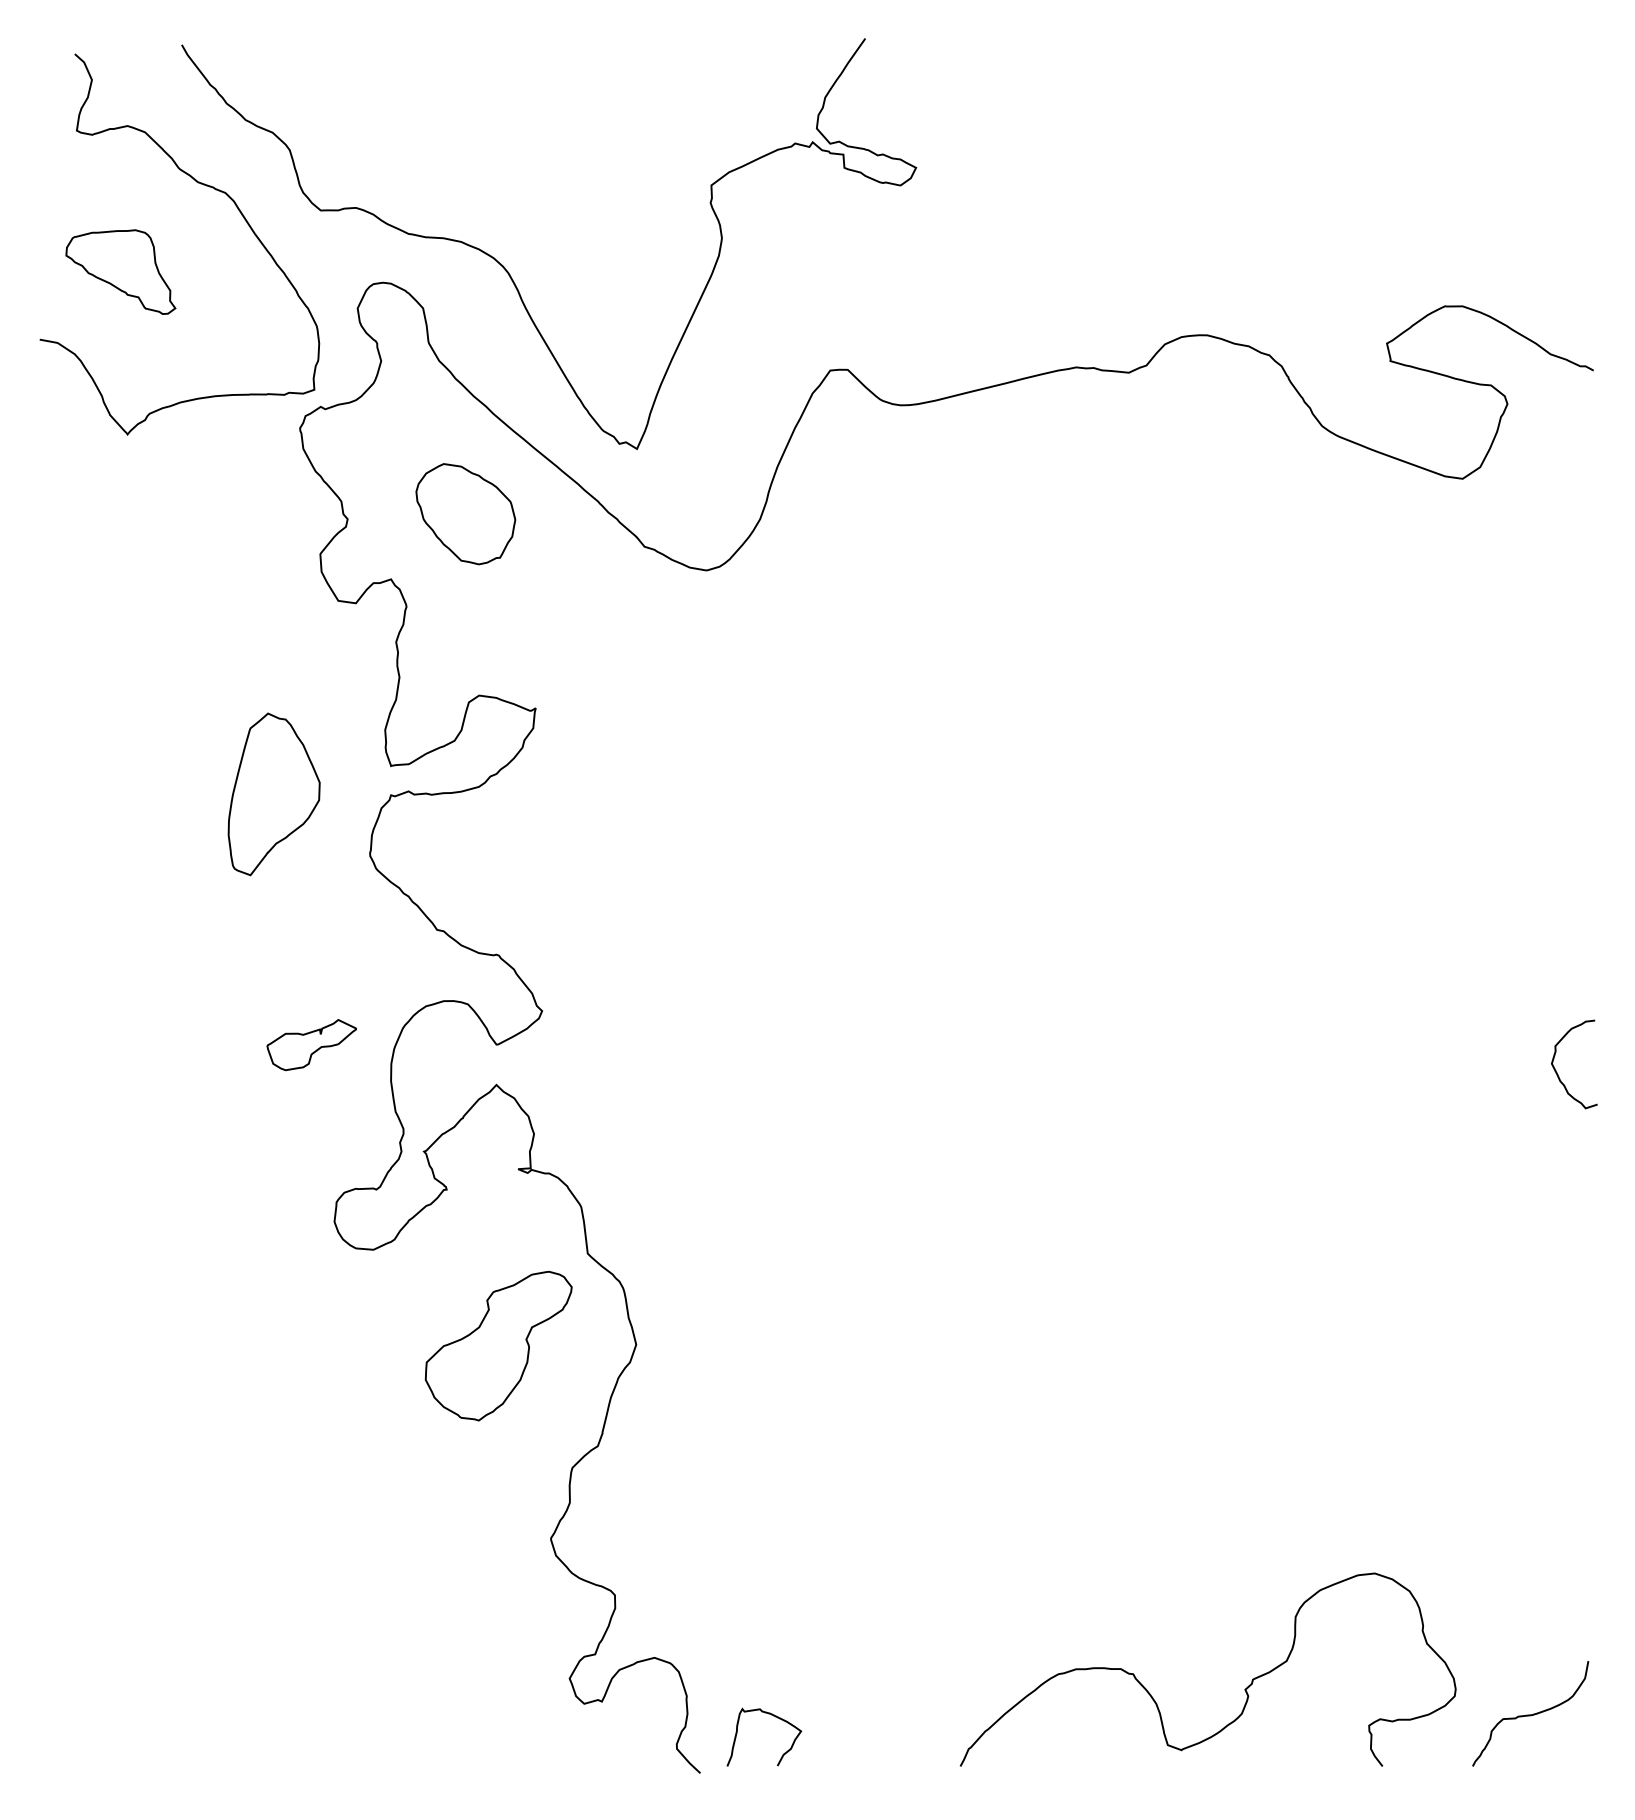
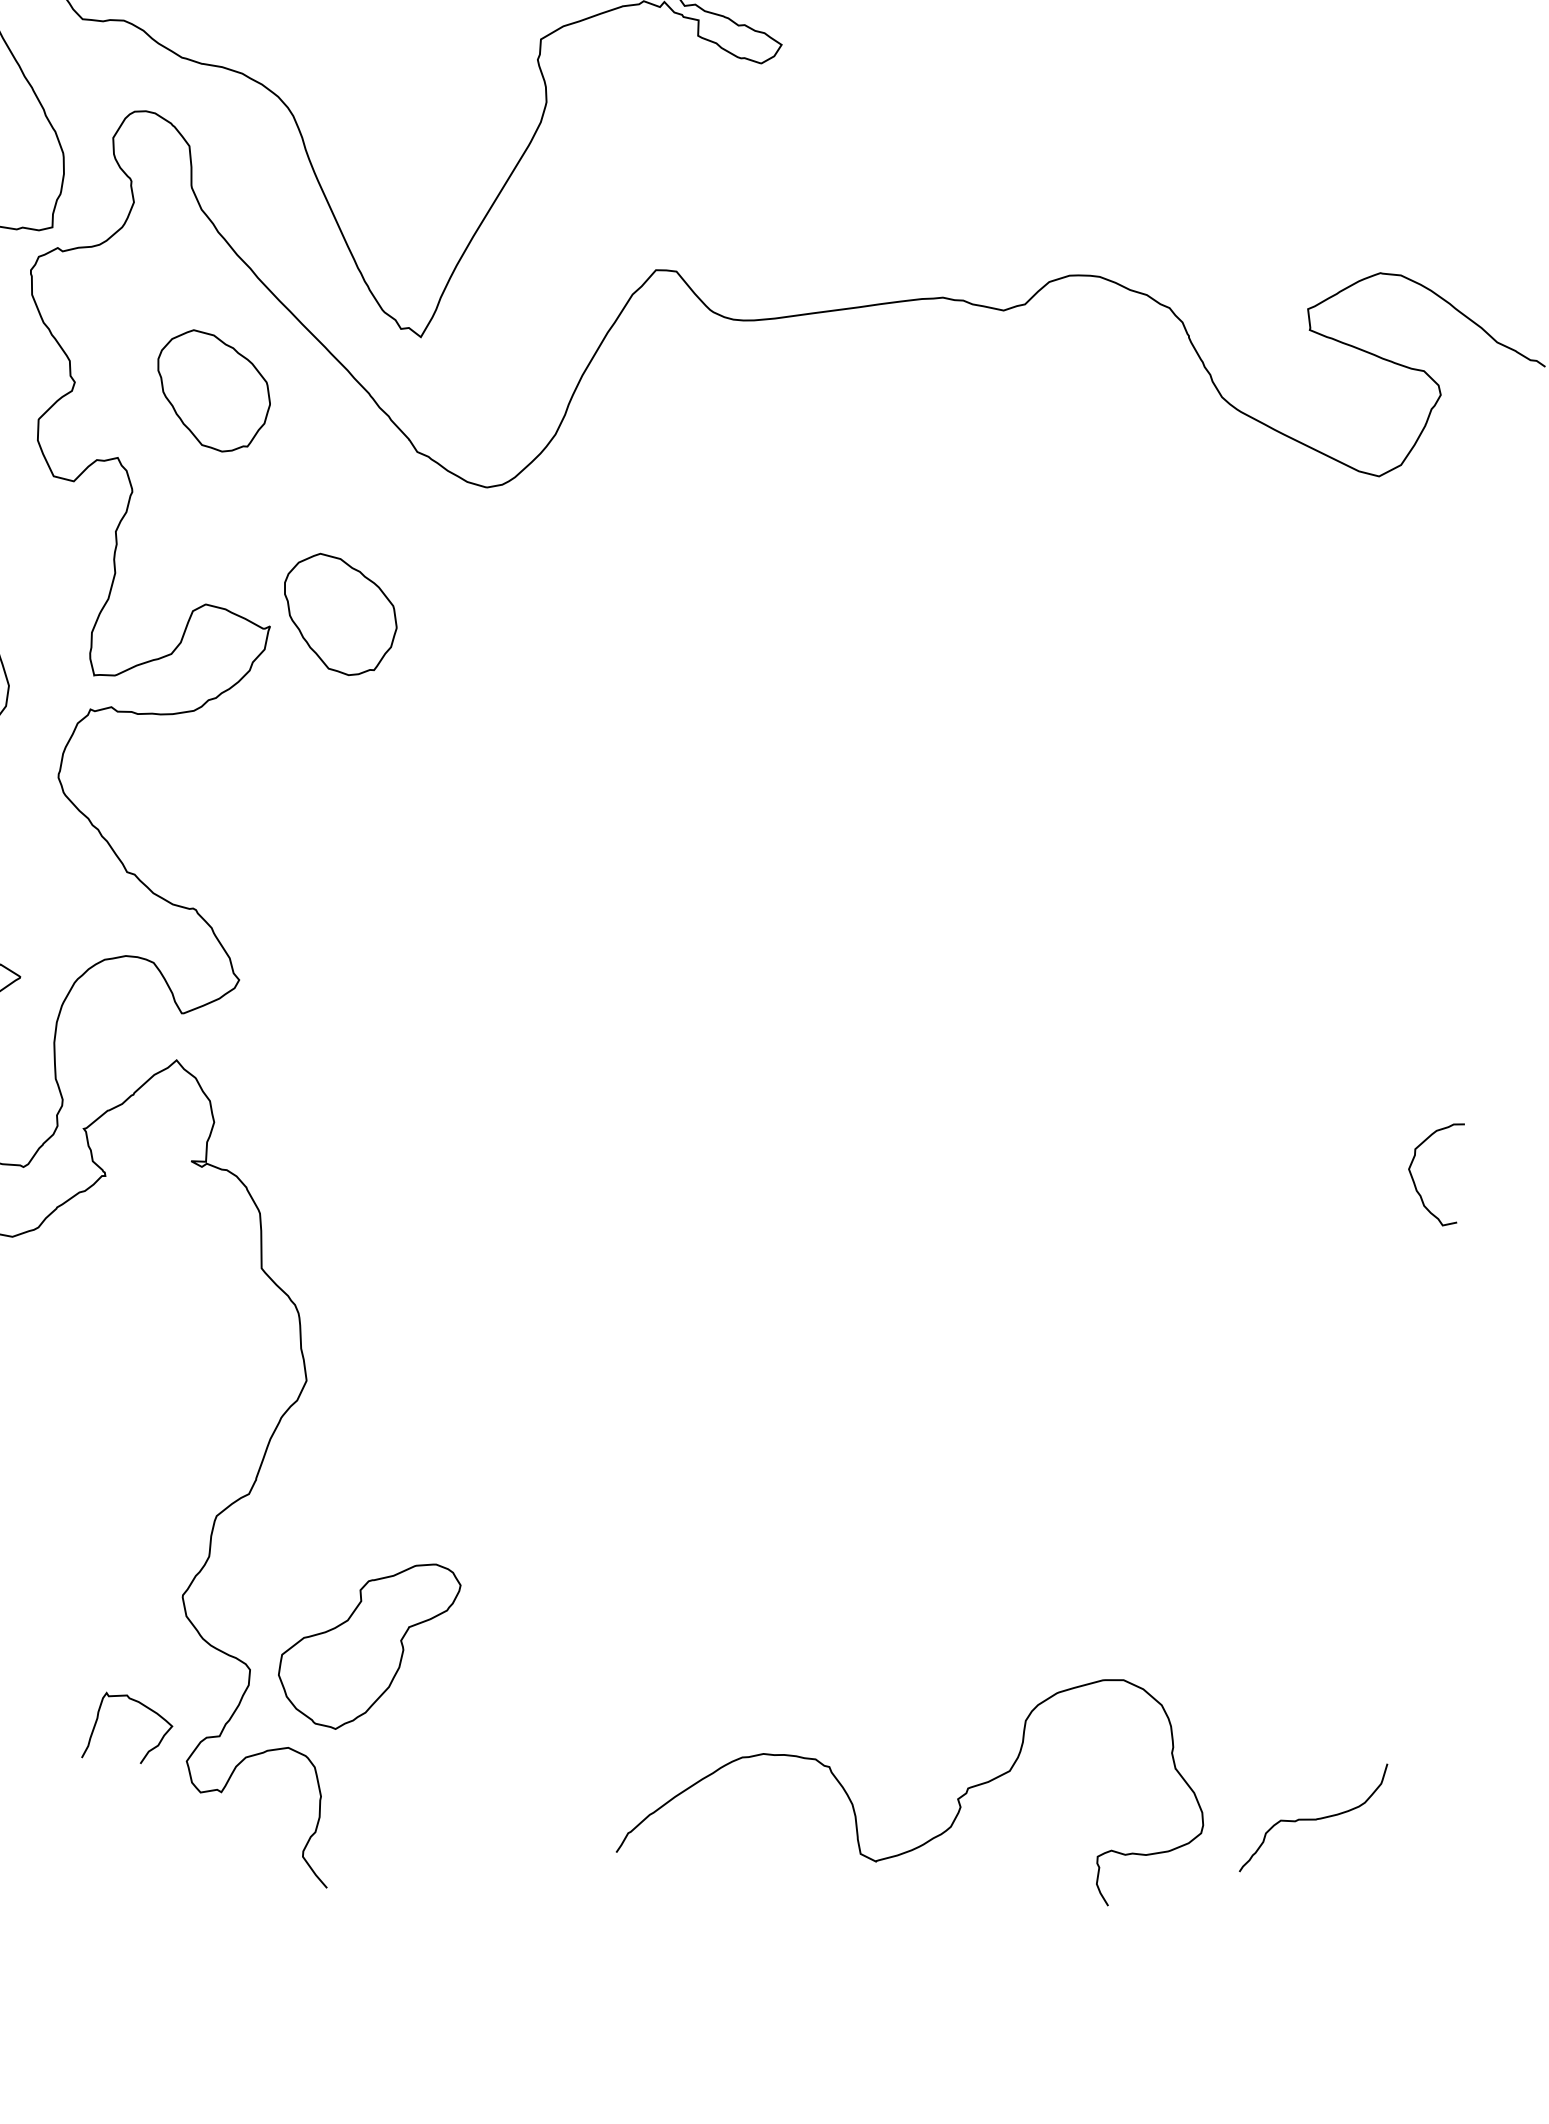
part: (593, 692) -> (339, 615), added
part: (498, 1345) -> (367, 1644), moved
curve: (1244, 1689) -> (957, 1798), moved
curve: (1530, 1714) -> (1313, 1818), moved
curve: (773, 1716) -> (141, 1705), moved

